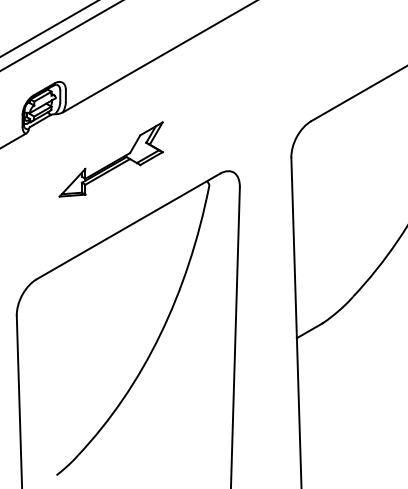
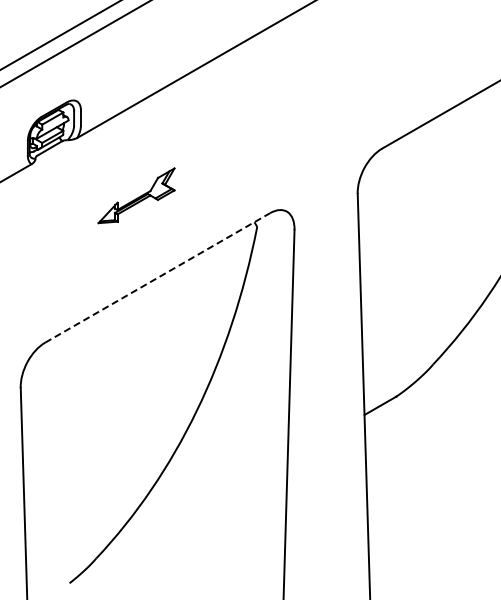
part: (111, 159) -> (136, 195), size x0.6
line: (128, 226) -> (157, 277), solid -> dashed

